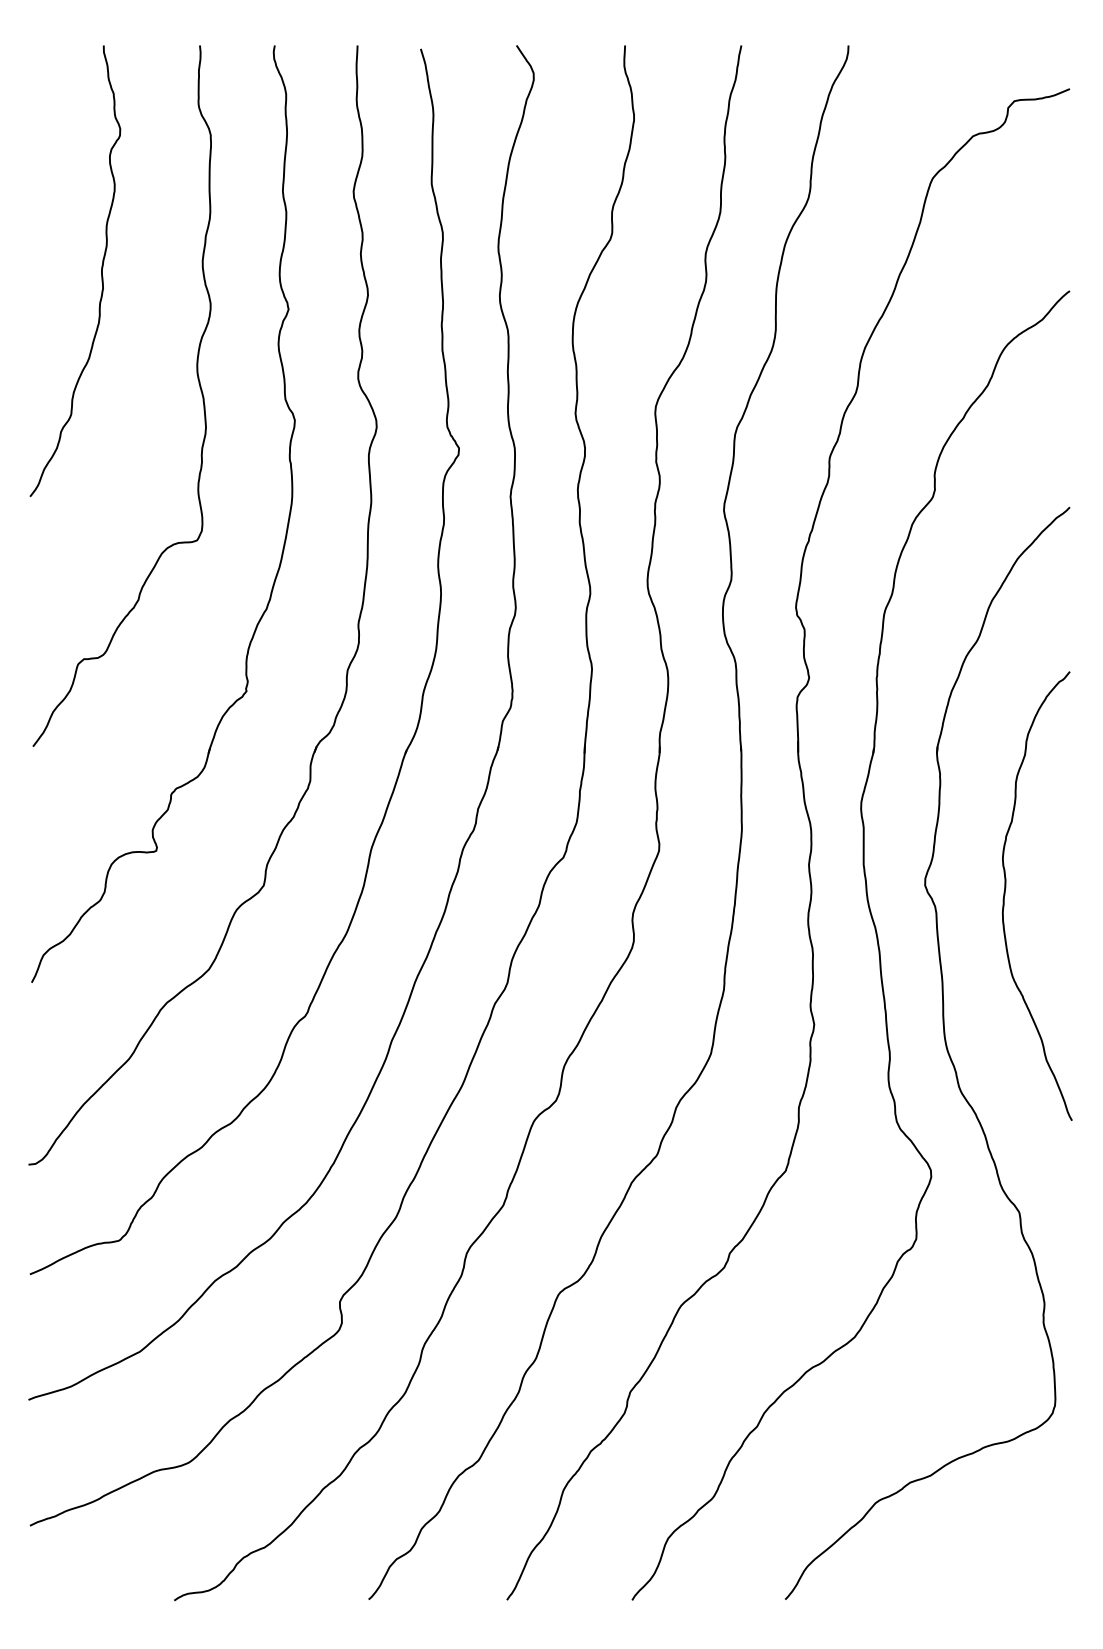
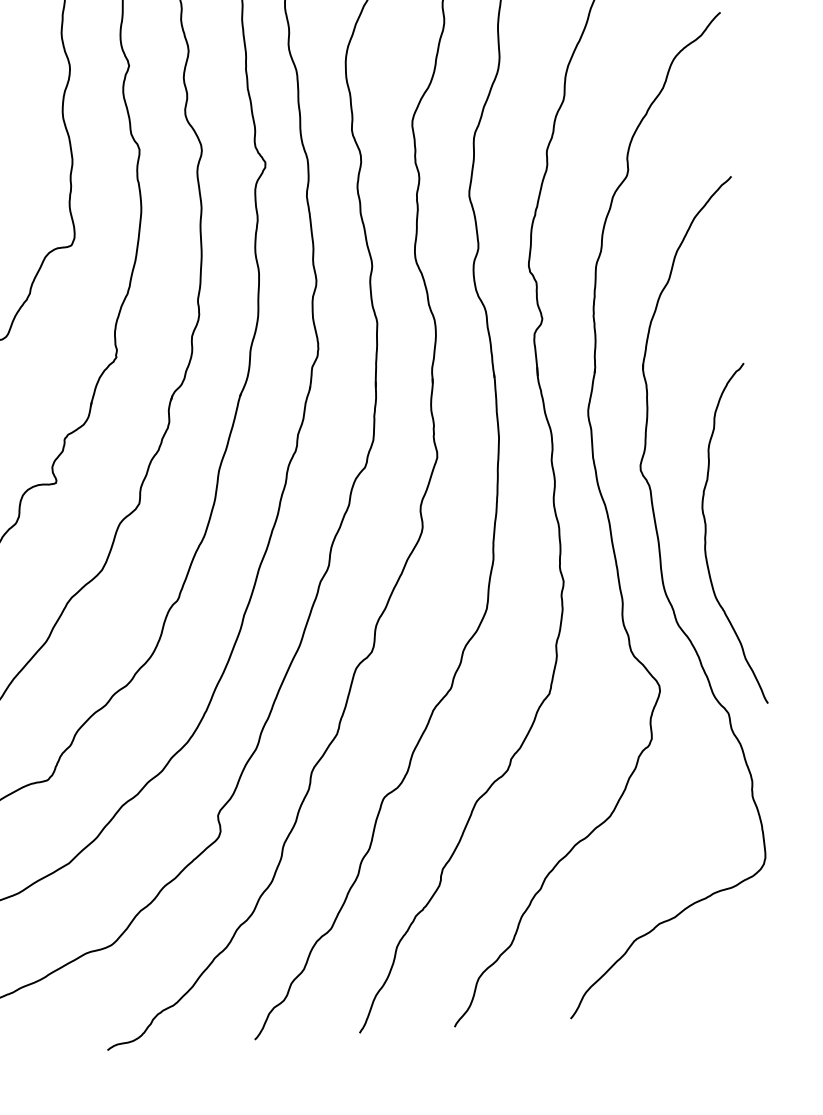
curve: (1005, 895) -> (706, 536), moved

